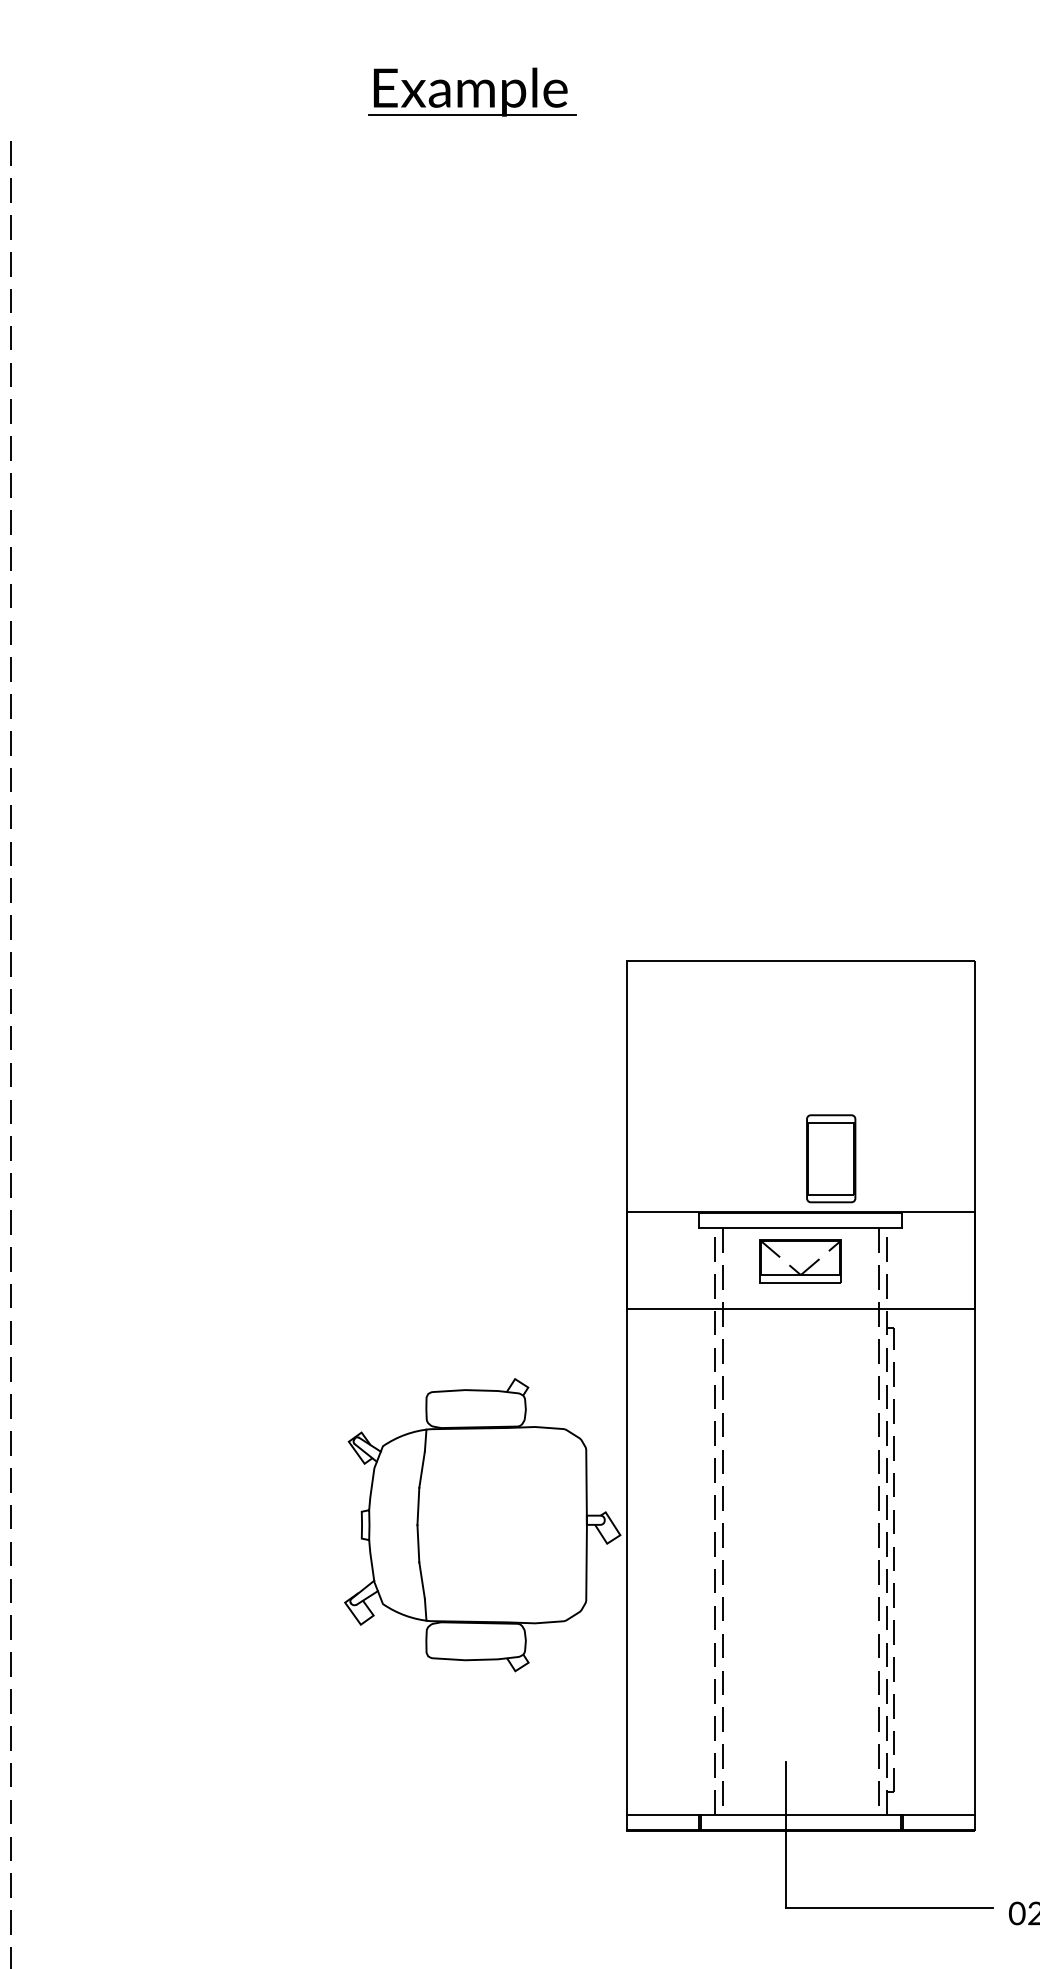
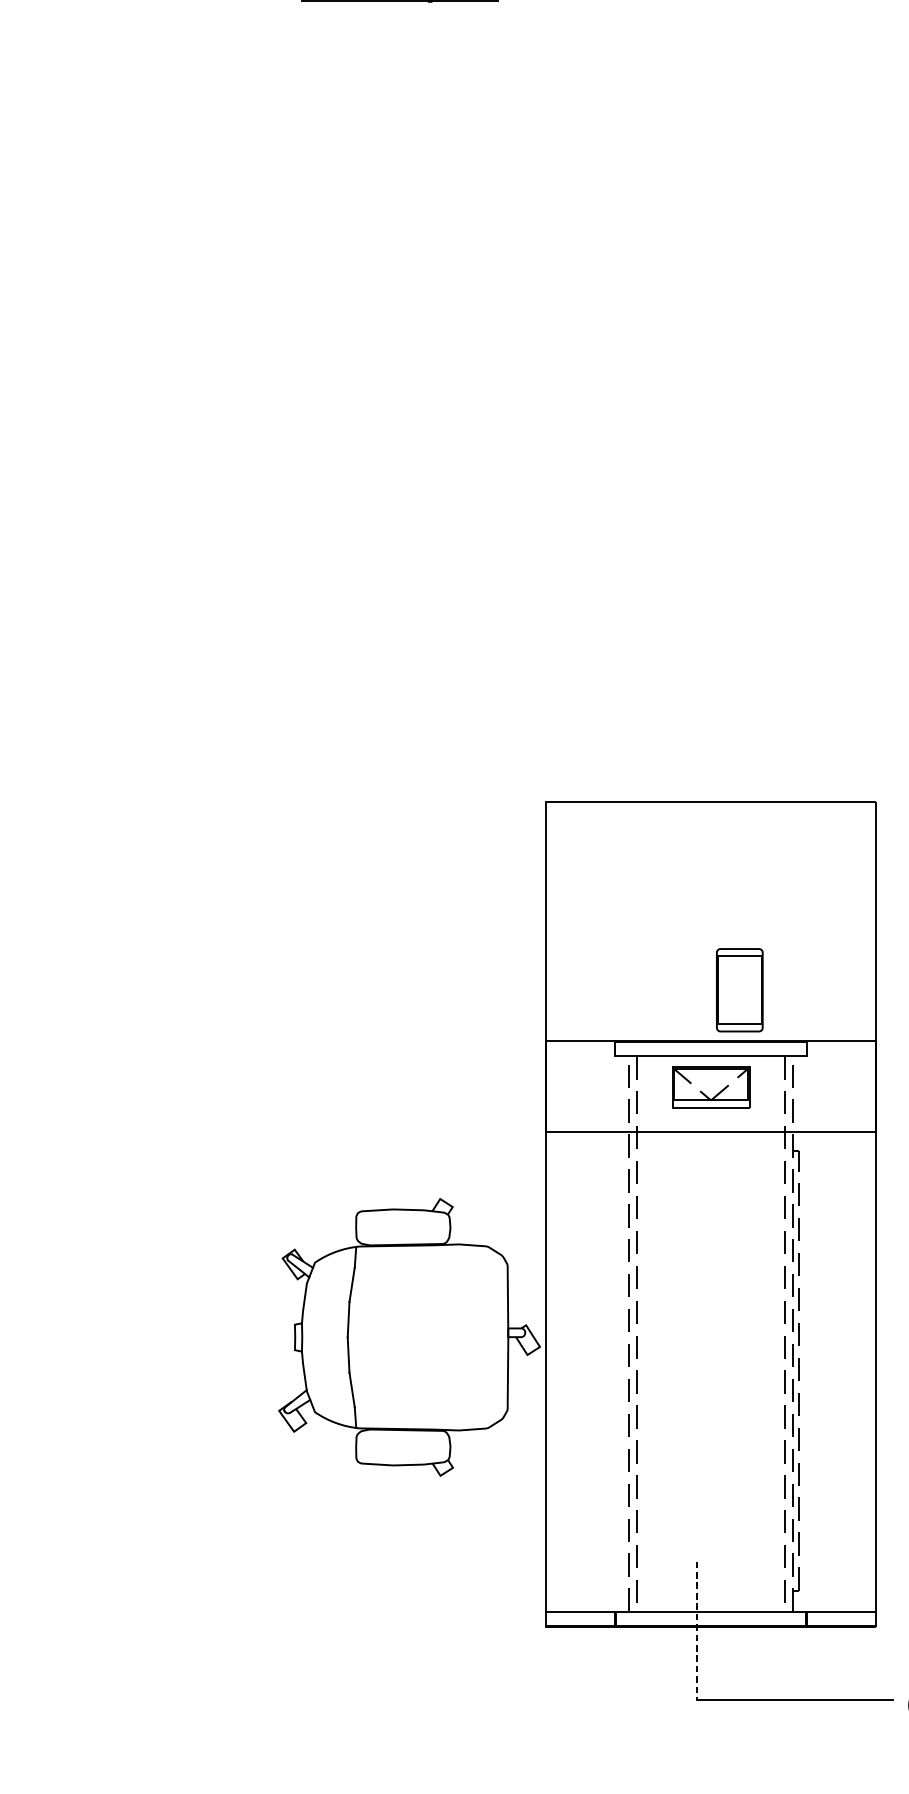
line: (785, 1835) -> (696, 1631), solid -> dashed

